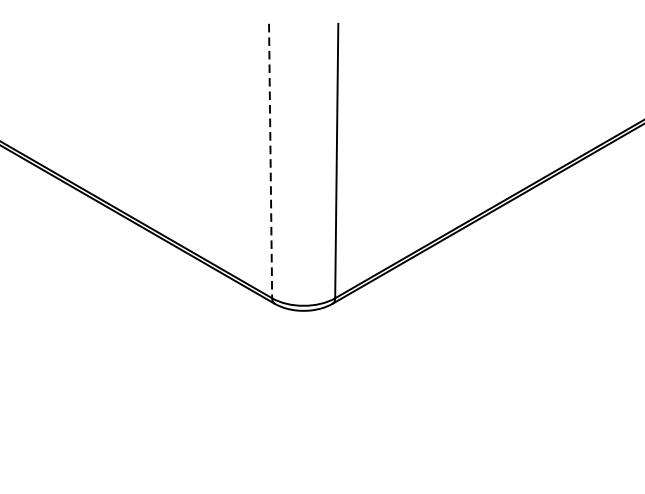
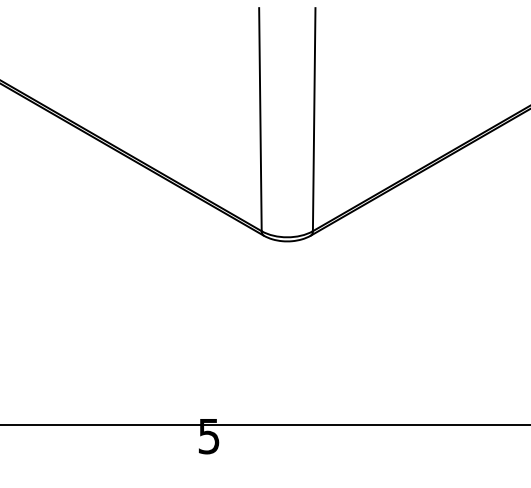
line: (270, 160) -> (260, 119), dashed -> solid

